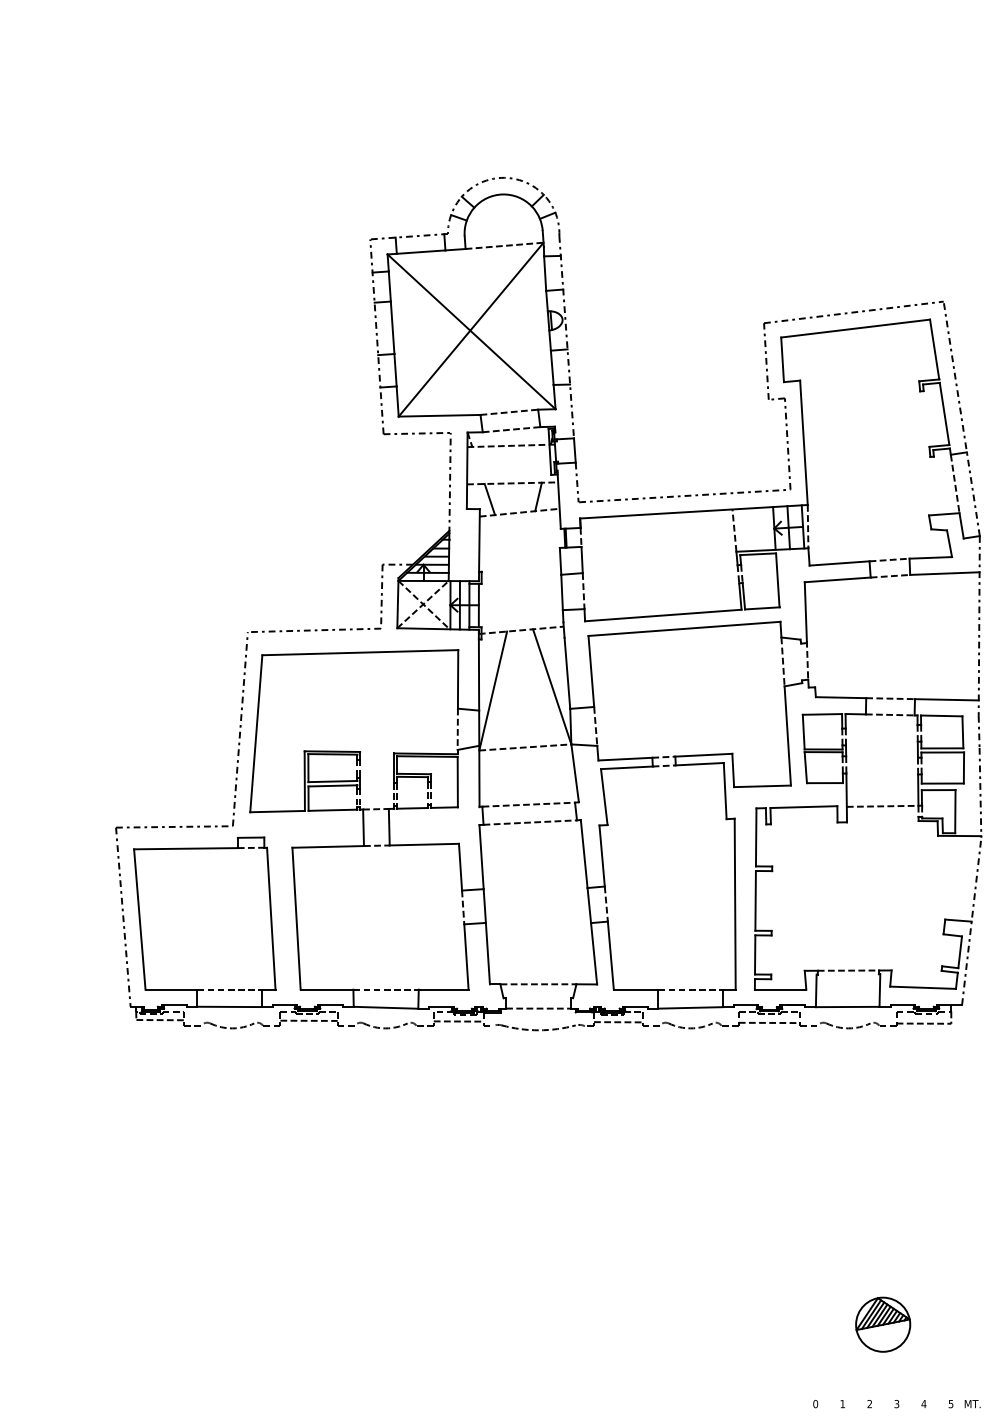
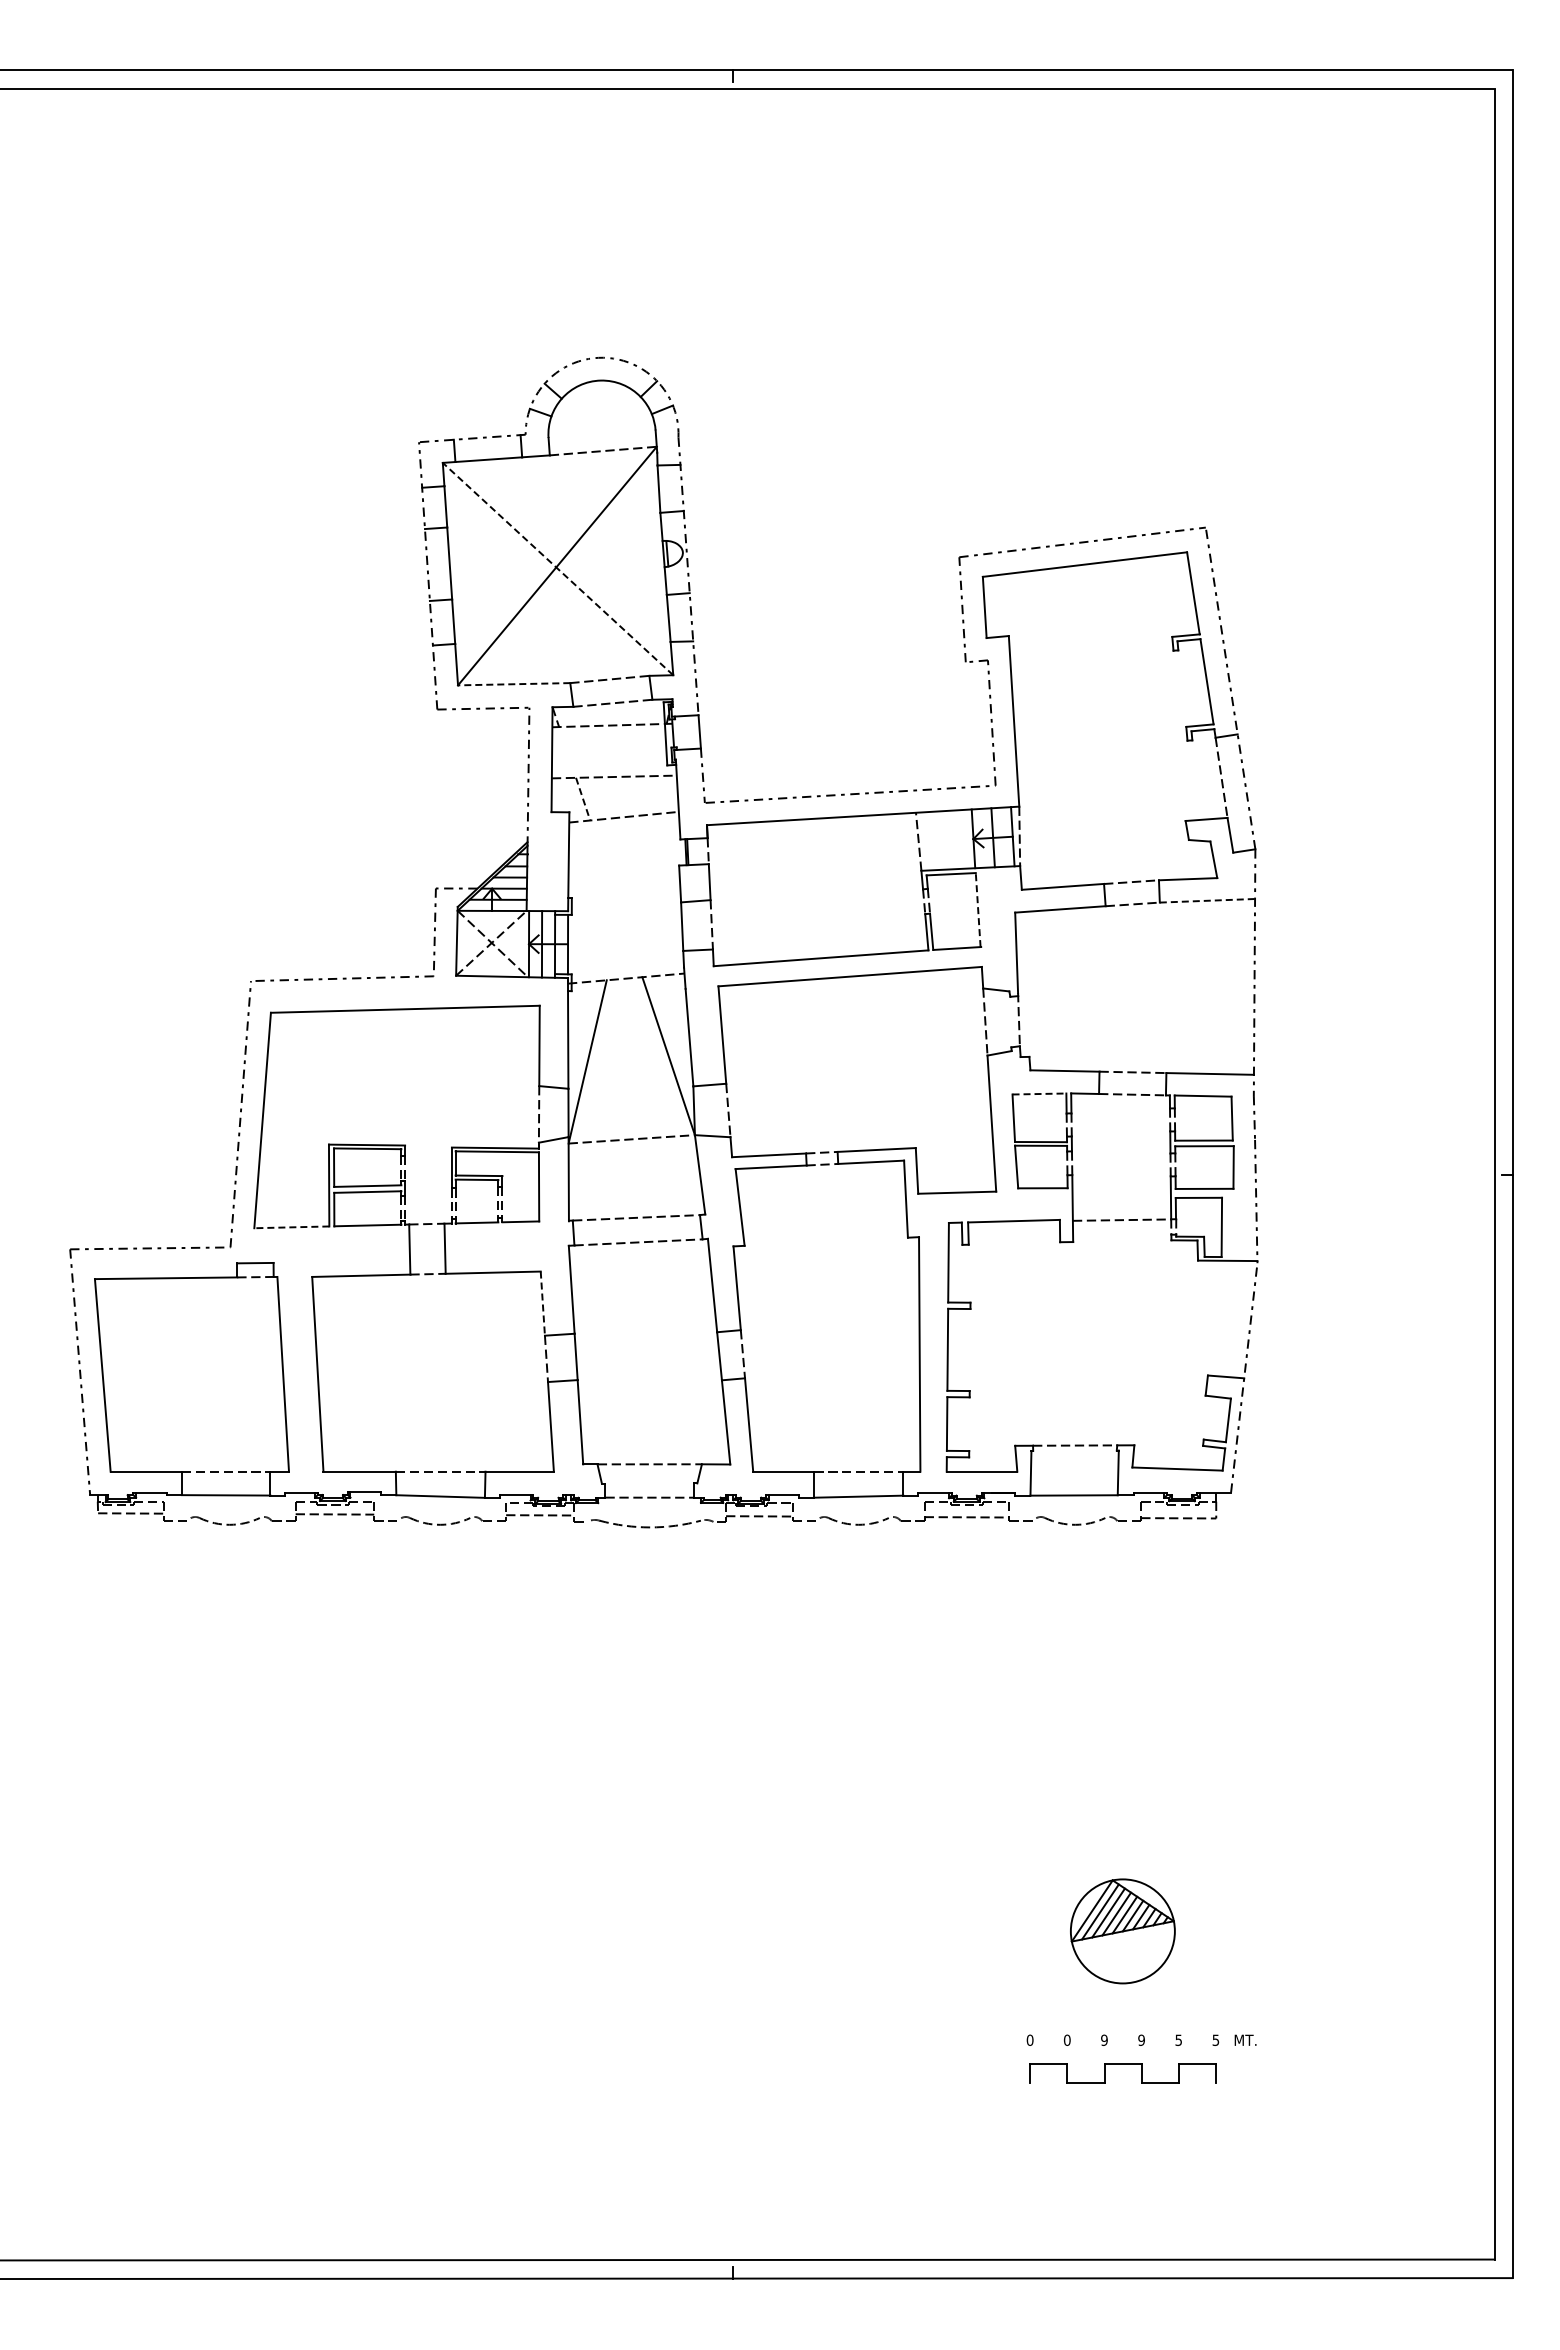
line: (471, 332) -> (558, 569), solid -> dashed
line: (439, 415) -> (513, 684), solid -> dashed
line: (538, 496) -> (649, 795), removed
line: (490, 499) -> (583, 799), solid -> dashed
line: (944, 573) -> (1207, 900), solid -> dashed
line: (778, 579) -> (978, 909), solid -> dashed
line: (822, 714) -> (1039, 1094), solid -> dashed
line: (277, 811) -> (291, 1227), solid -> dashed
line: (460, 867) -> (542, 1304), solid -> dashed
part: (882, 1324) -> (1122, 1931), size x1.4
text: (842, 1403) -> (1066, 2039), 1 -> 0
text: (869, 1403) -> (1104, 2039), 2 -> 9
text: (896, 1403) -> (1141, 2039), 3 -> 9
text: (923, 1403) -> (1178, 2039), 4 -> 5

